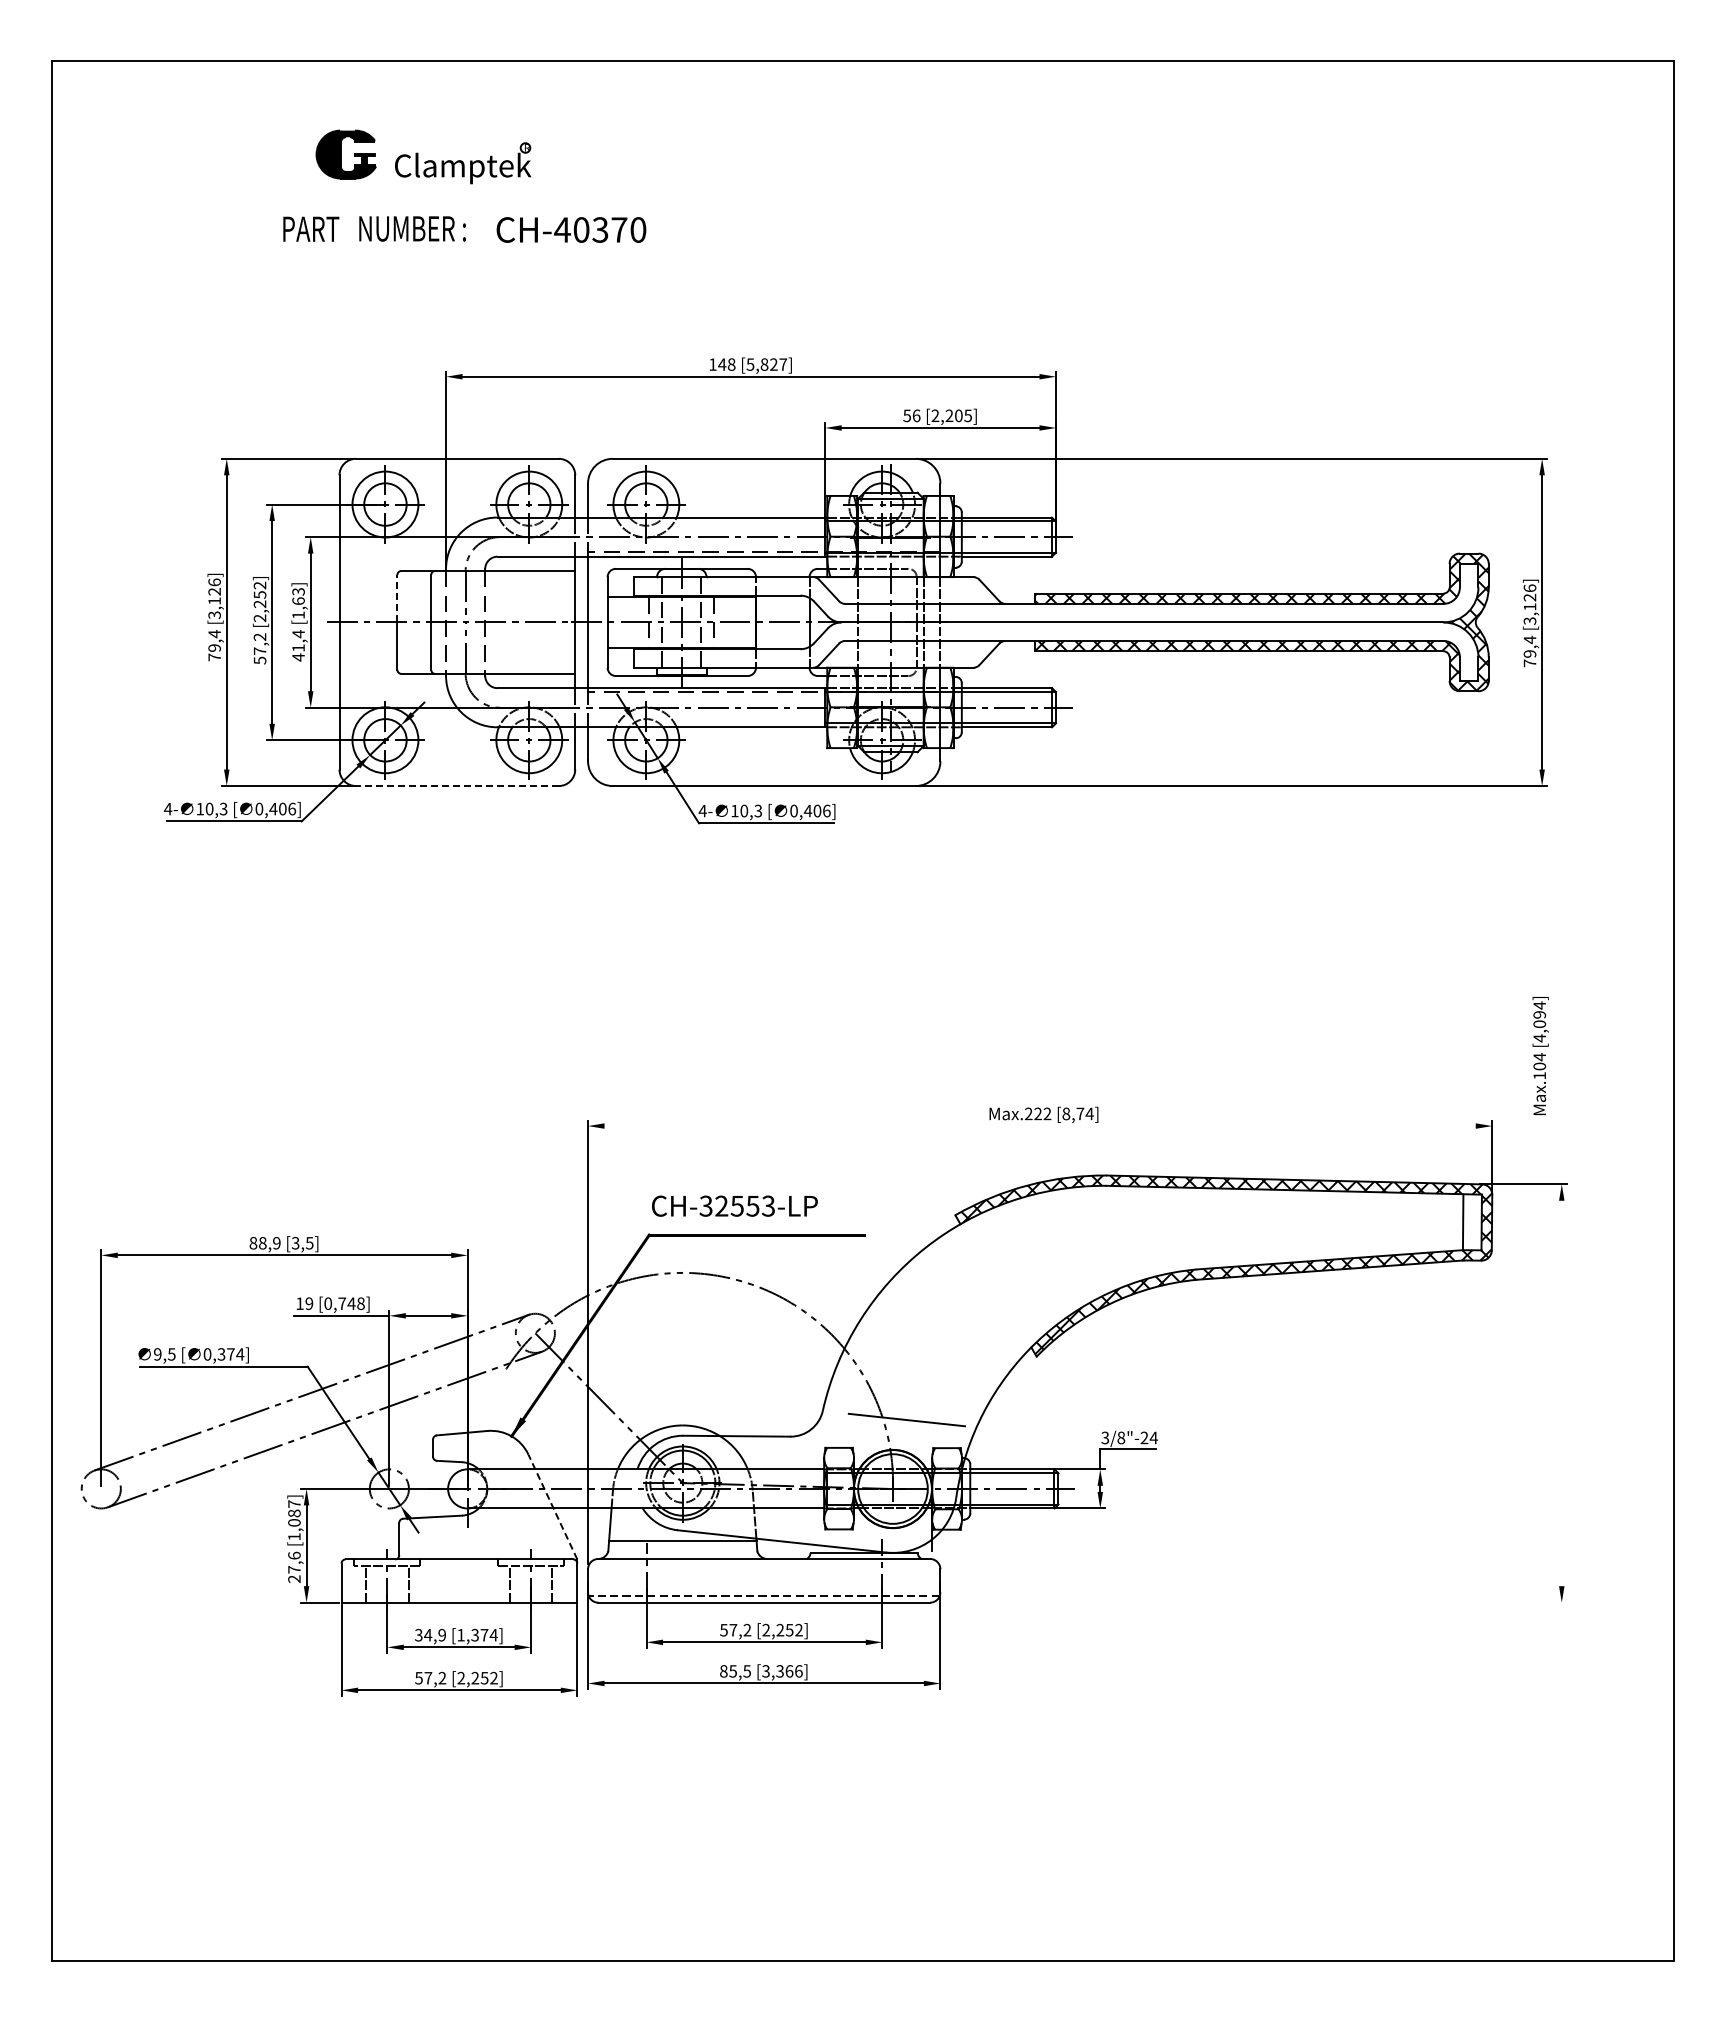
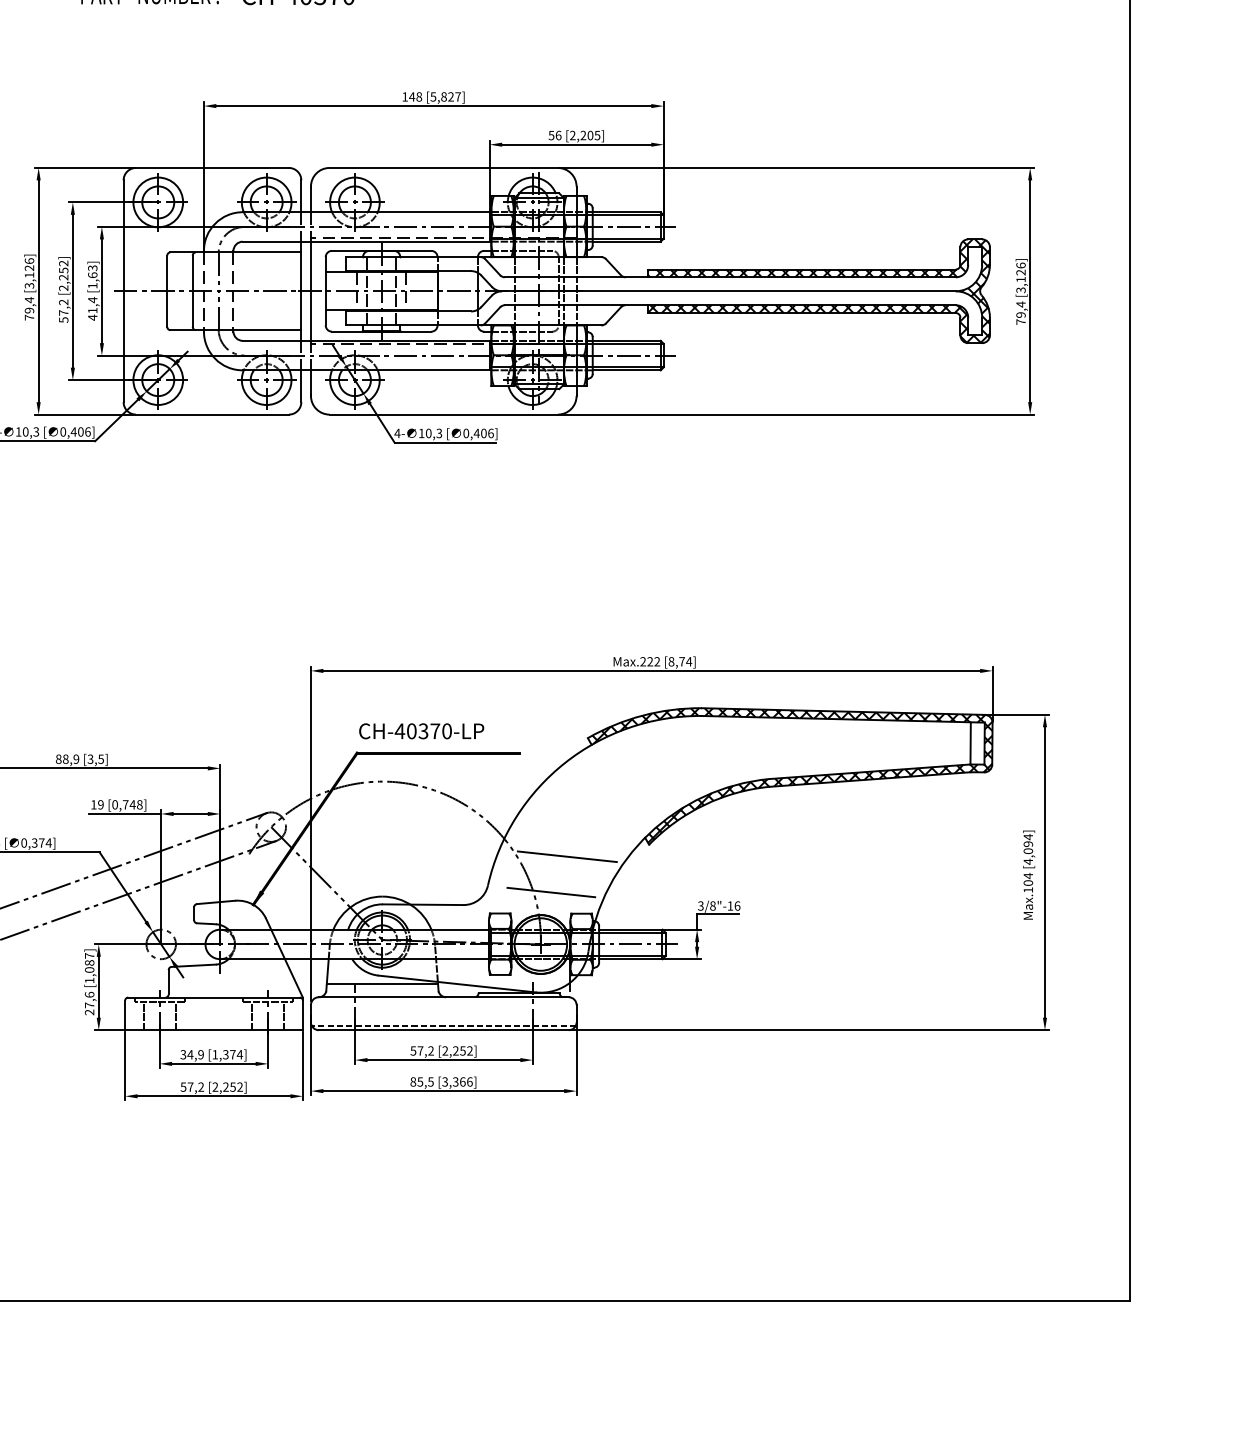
line: (397, 598) -> (167, 273), dashed -> solid
line: (456, 786) -> (211, 414), dashed -> solid
text: (1540, 1055) -> (1028, 874), moved
line: (1039, 1126) -> (651, 671), added
text: (736, 1205) -> (422, 730), CH-32553-LP -> CH-40370-LP
line: (927, 1372) -> (566, 856), added
line: (1561, 1393) -> (1044, 872), added
text: (1148, 1437) -> (733, 905), 3/8"-24 -> 3/8"-16
line: (552, 1507) -> (284, 958), dashed -> solid
line: (1249, 1602) -> (809, 1030), added

